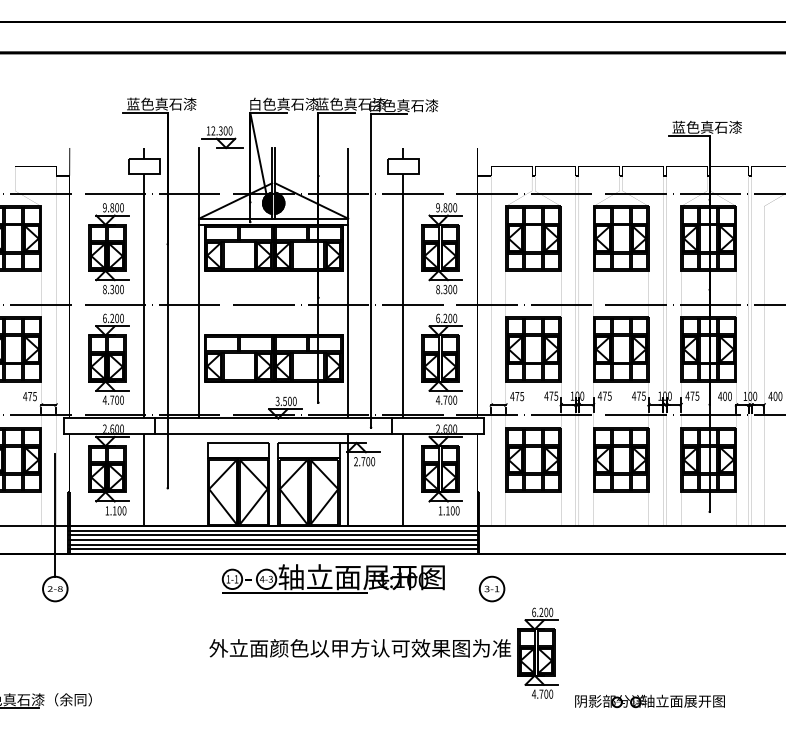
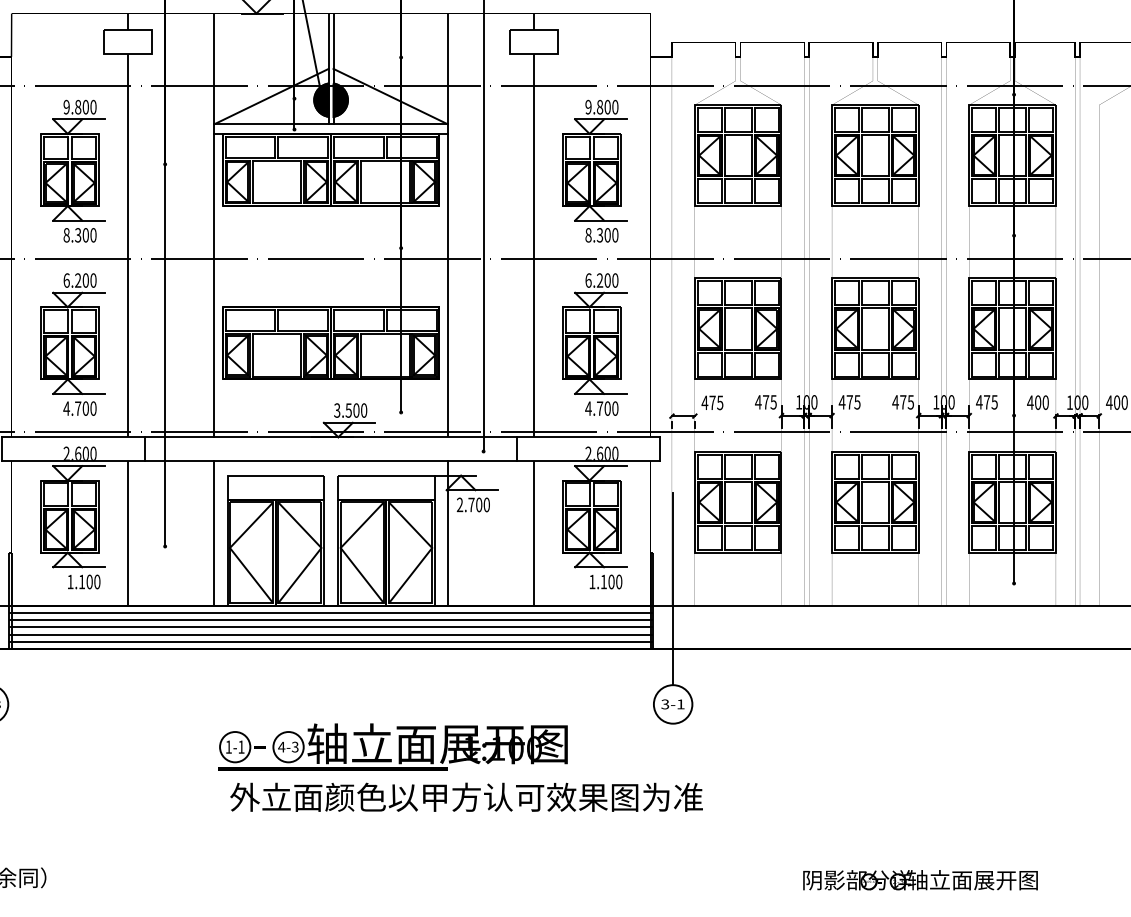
line: (199, 479) -> (214, 532), added
line: (492, 514) -> (673, 587), added
part: (332, 578) -> (391, 745), moved
part: (537, 652) -> (744, 803), removed

